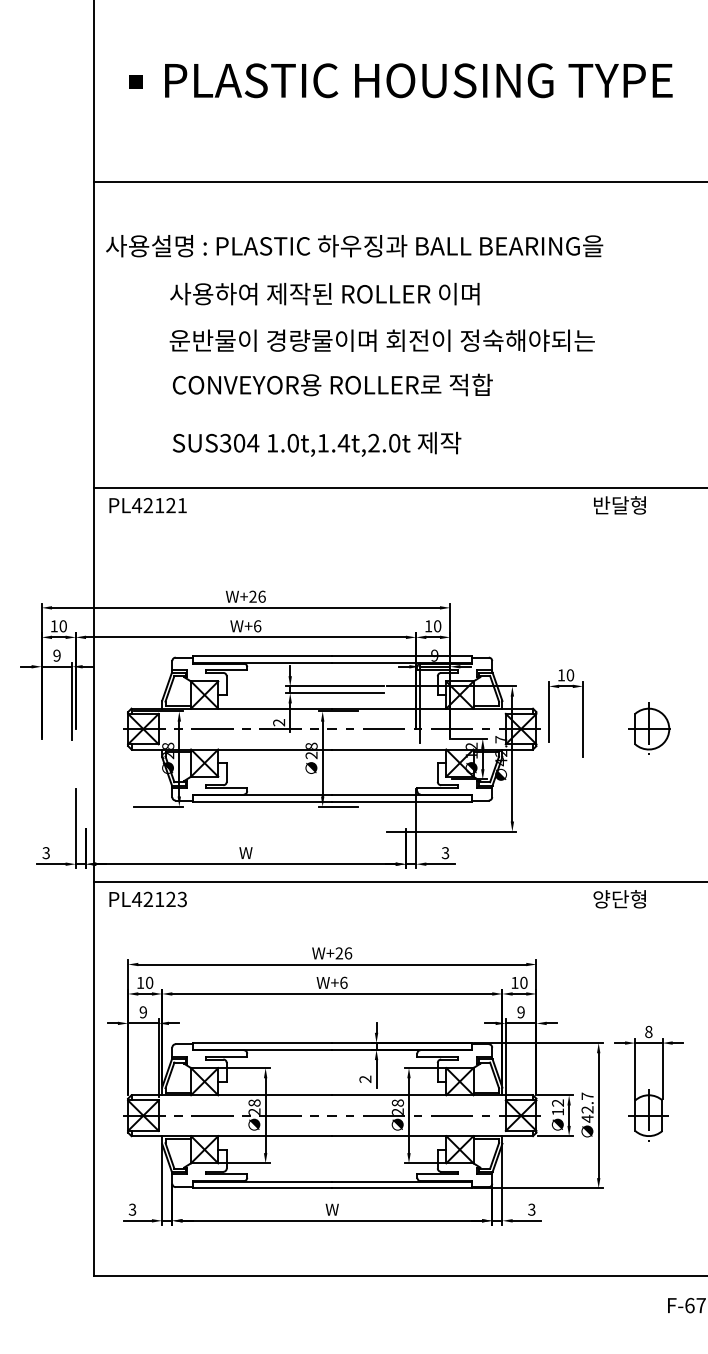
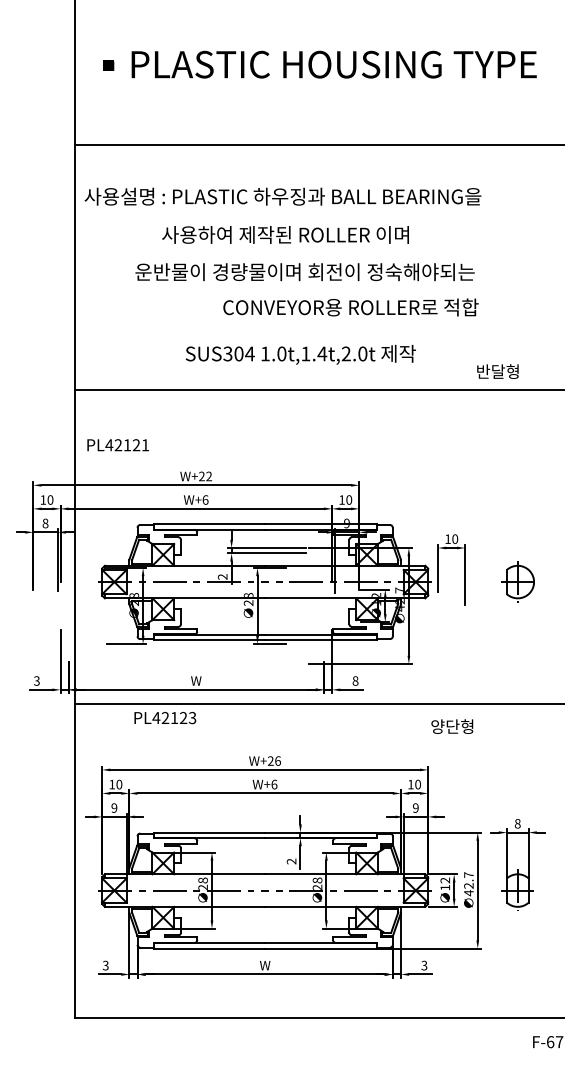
text: (324, 294) -> (285, 235), moved
text: (332, 384) -> (350, 307), moved
text: (317, 443) -> (301, 354), moved
text: (147, 505) -> (117, 445), moved
text: (619, 505) -> (497, 371), moved
text: (261, 596) -> (208, 476), W+26 -> W+22
text: (56, 655) -> (45, 523), 9 -> 8
text: (445, 852) -> (355, 680), 3 -> 8
text: (147, 899) -> (164, 718), moved
text: (619, 899) -> (452, 726), moved

